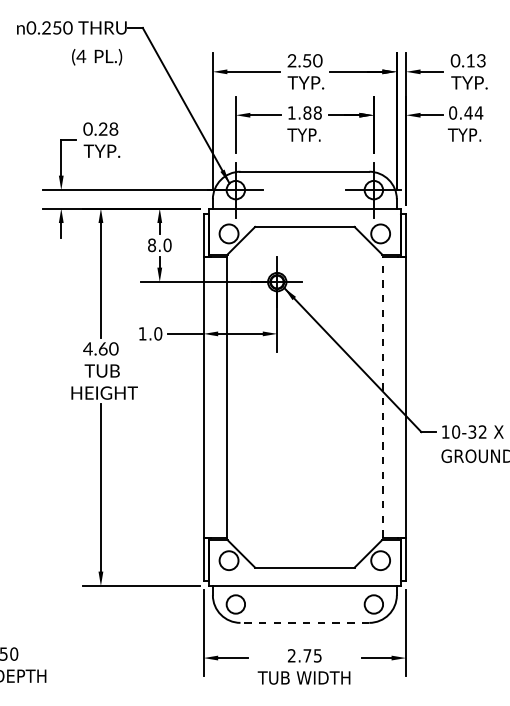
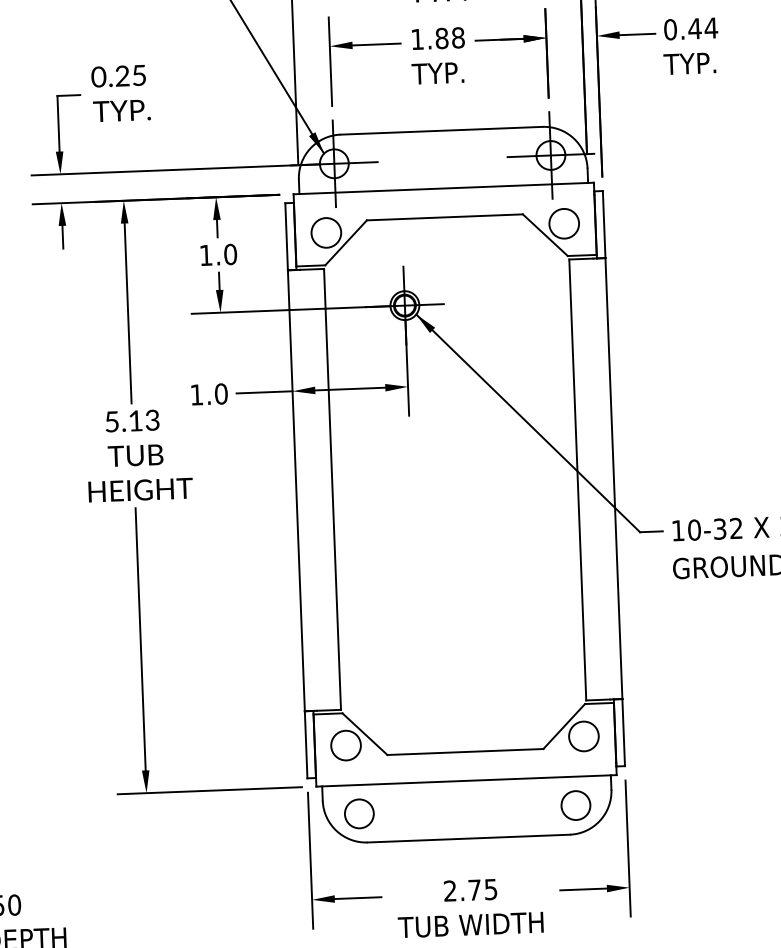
text: (113, 128) -> (138, 74), 0.28 -> 0.25
text: (152, 245) -> (206, 255), 8.0 -> 1.0
text: (100, 348) -> (131, 420), 4.60 -> 5.13
line: (383, 397) -> (578, 480), dashed -> solid
line: (304, 622) -> (468, 838), dashed -> solid

